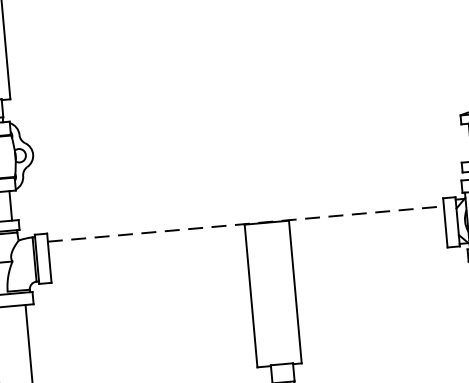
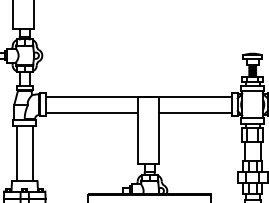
line: (247, 224) -> (139, 97), dashed -> solid
line: (367, 246) -> (194, 112), added
line: (148, 265) -> (91, 112), added

